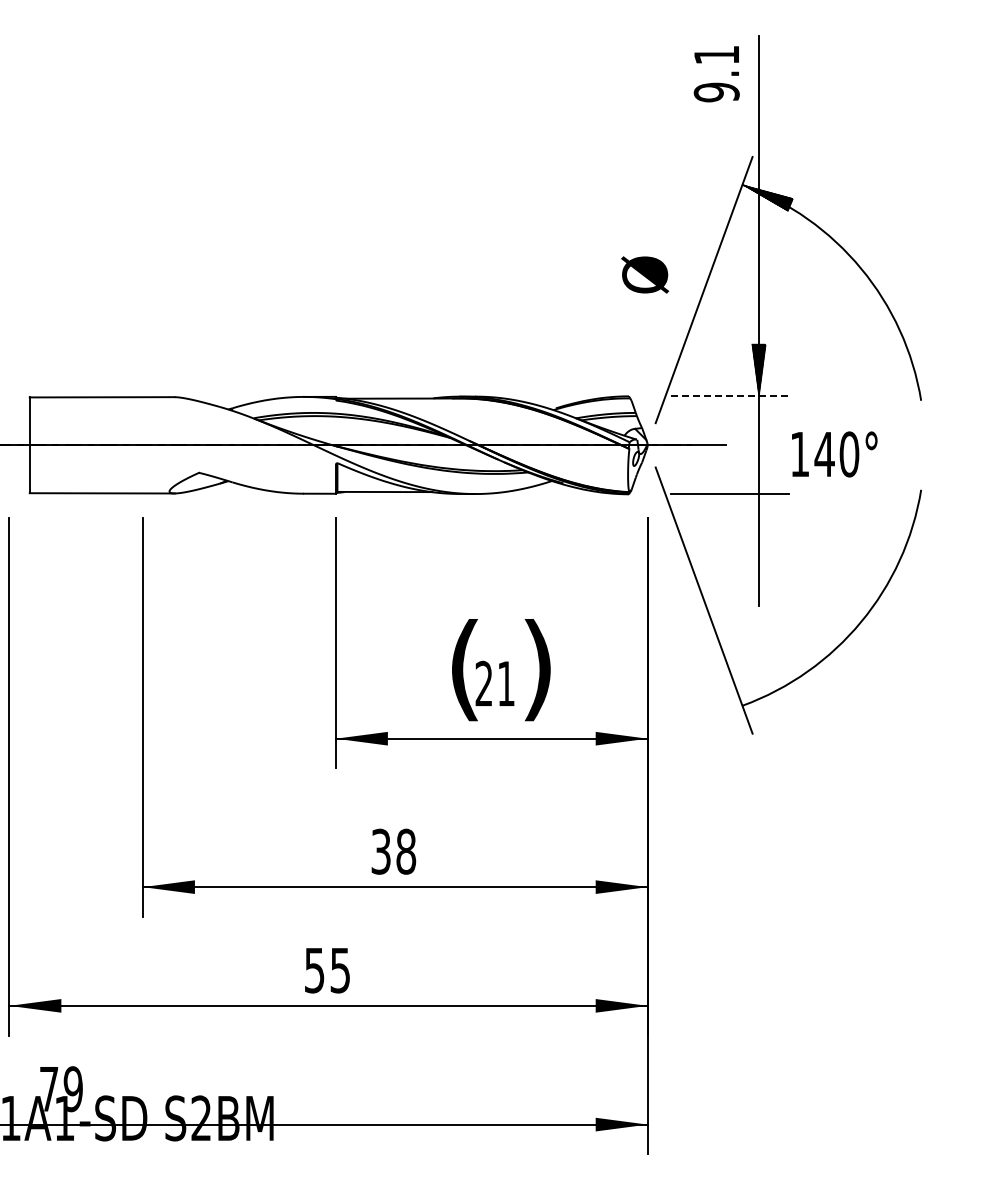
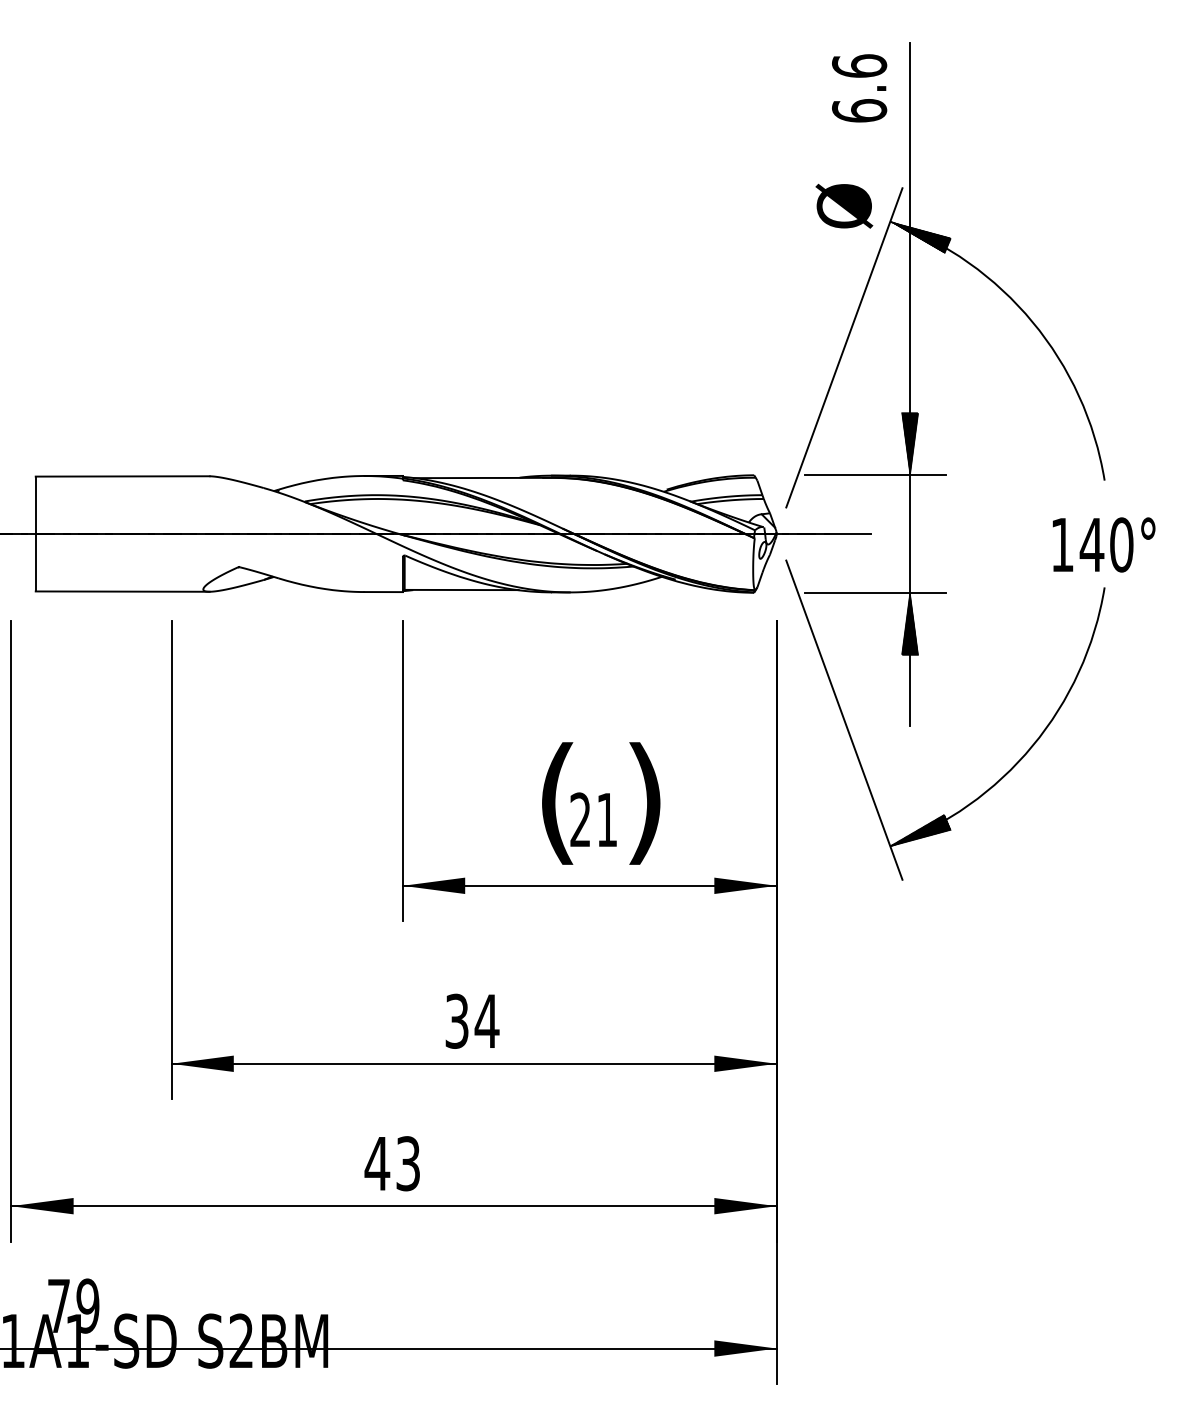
text: (716, 73) -> (859, 88), 9.1 -> 6.6
text: (645, 274) -> (844, 205), moved
line: (729, 396) -> (874, 475), dashed -> solid
text: (834, 454) -> (1103, 545), moved
hatch: (758, 520) -> (909, 624), added
hatch: (767, 692) -> (920, 830), added
text: (405, 851) -> (486, 1021), 38 -> 34
text: (327, 970) -> (392, 1163), 55 -> 43

